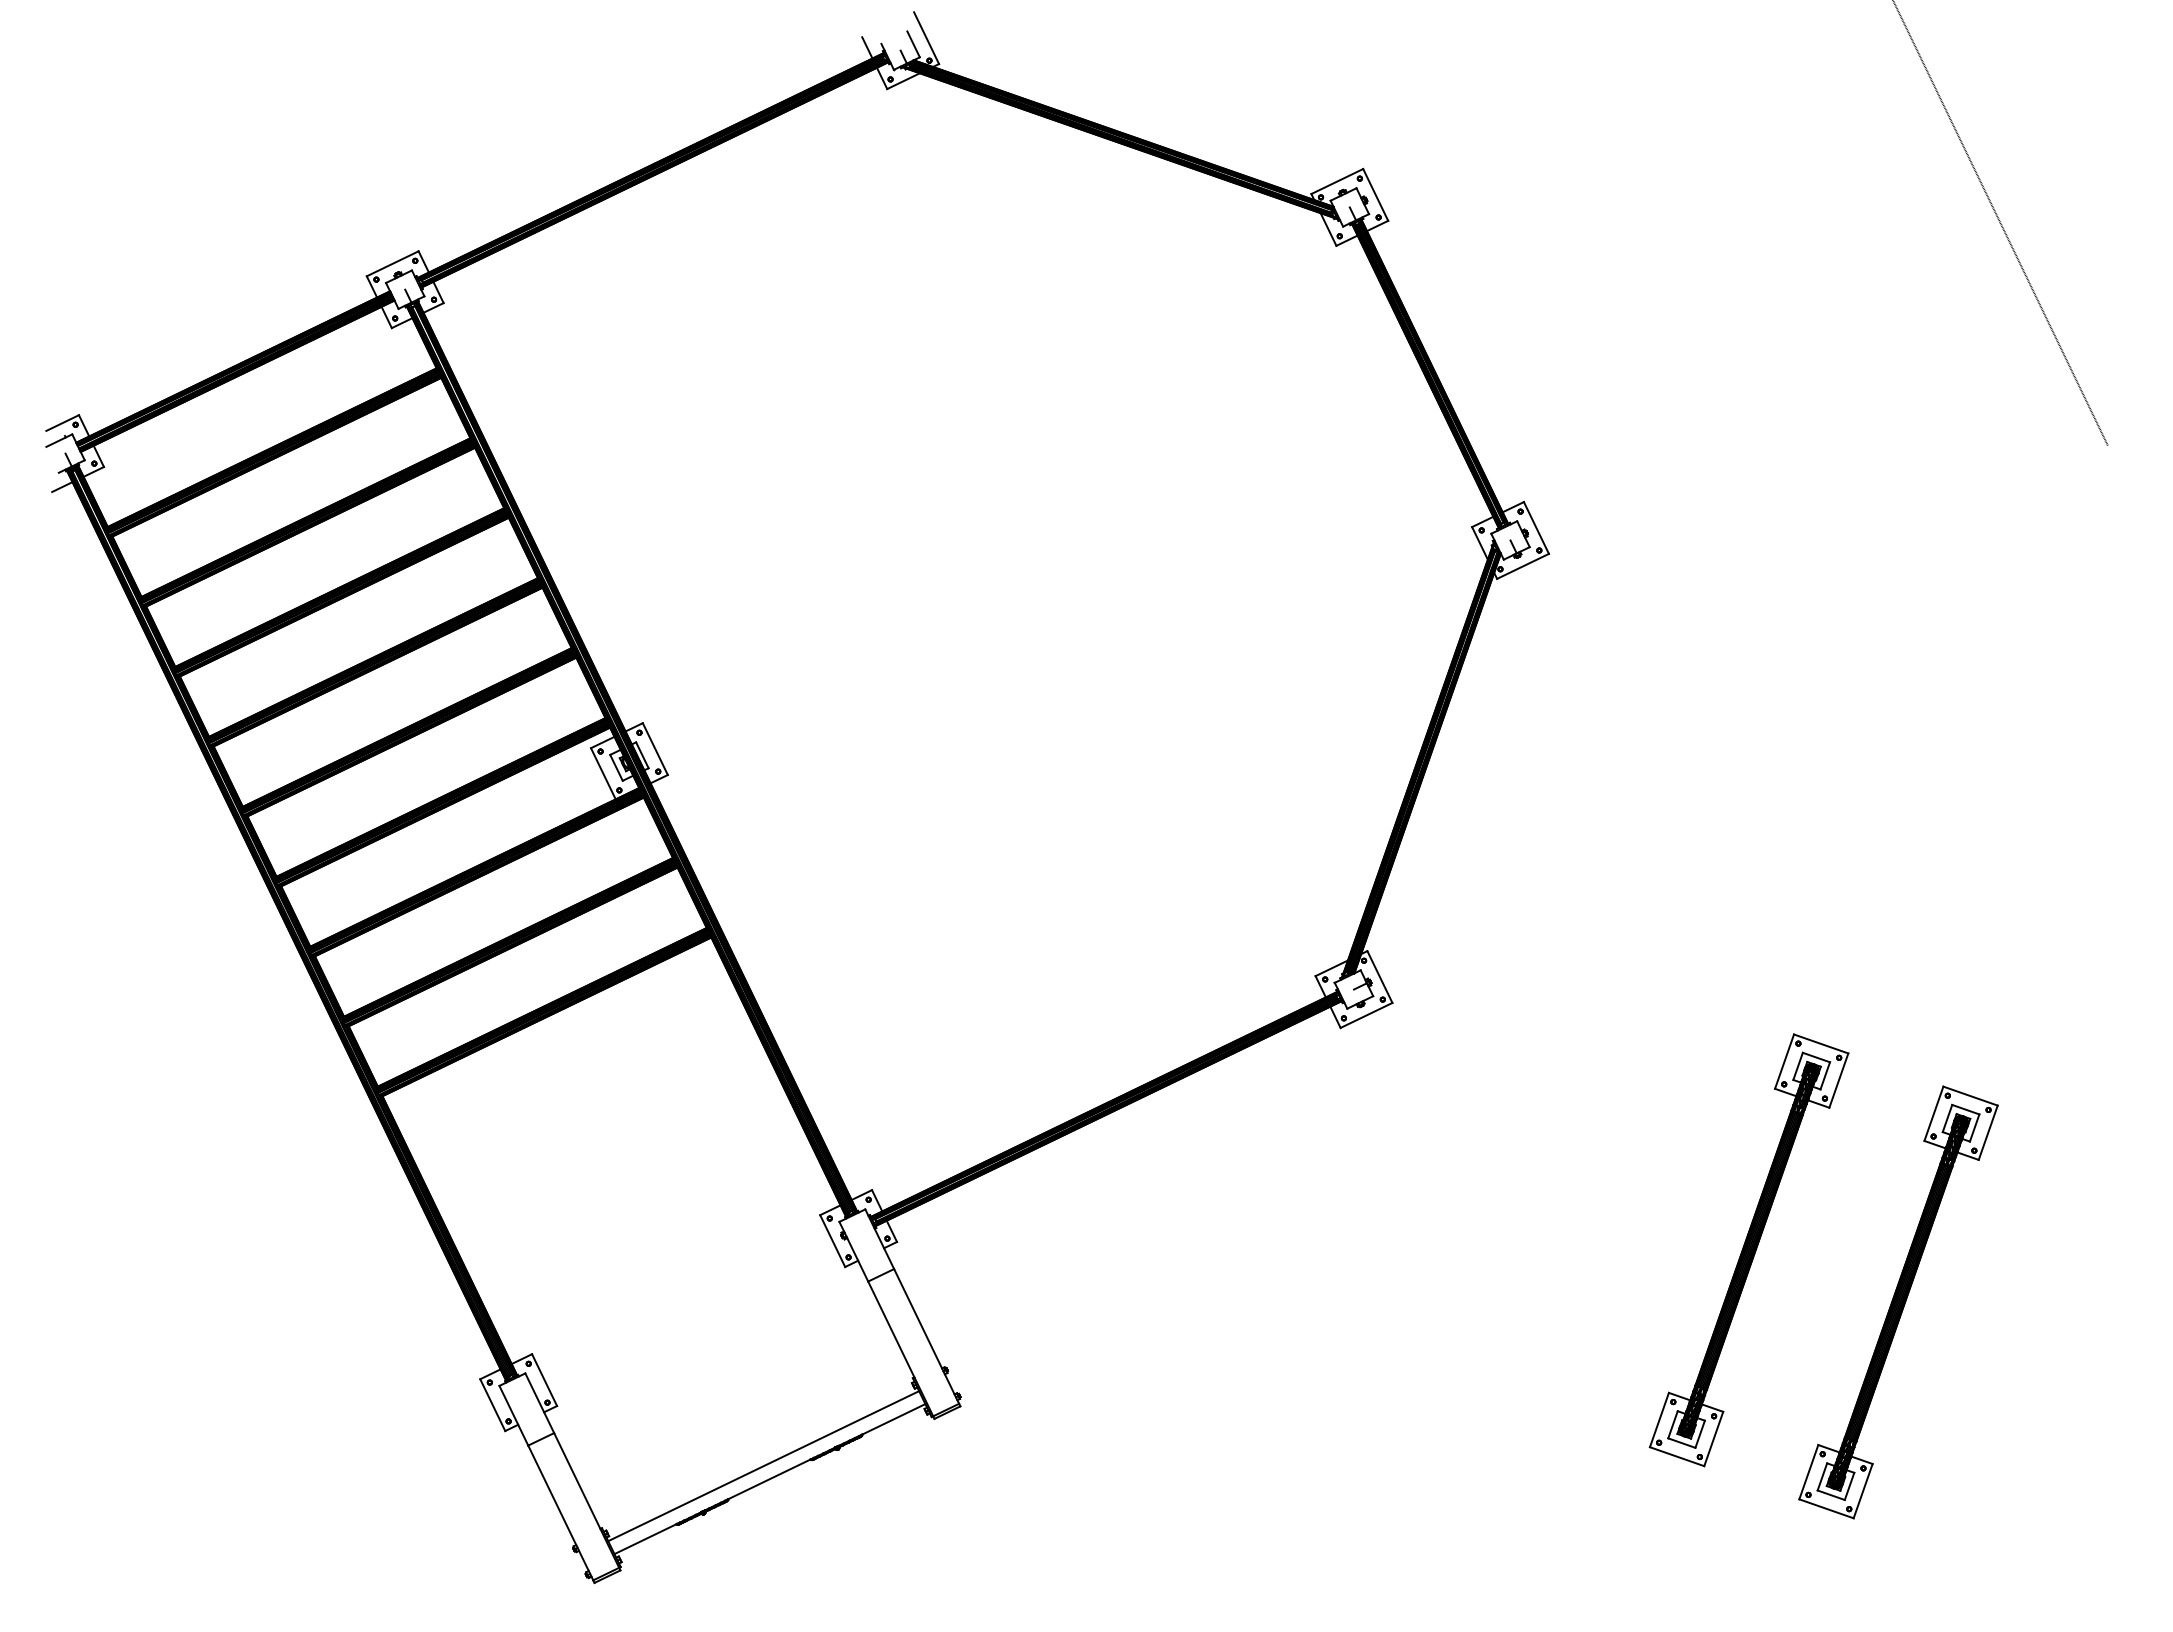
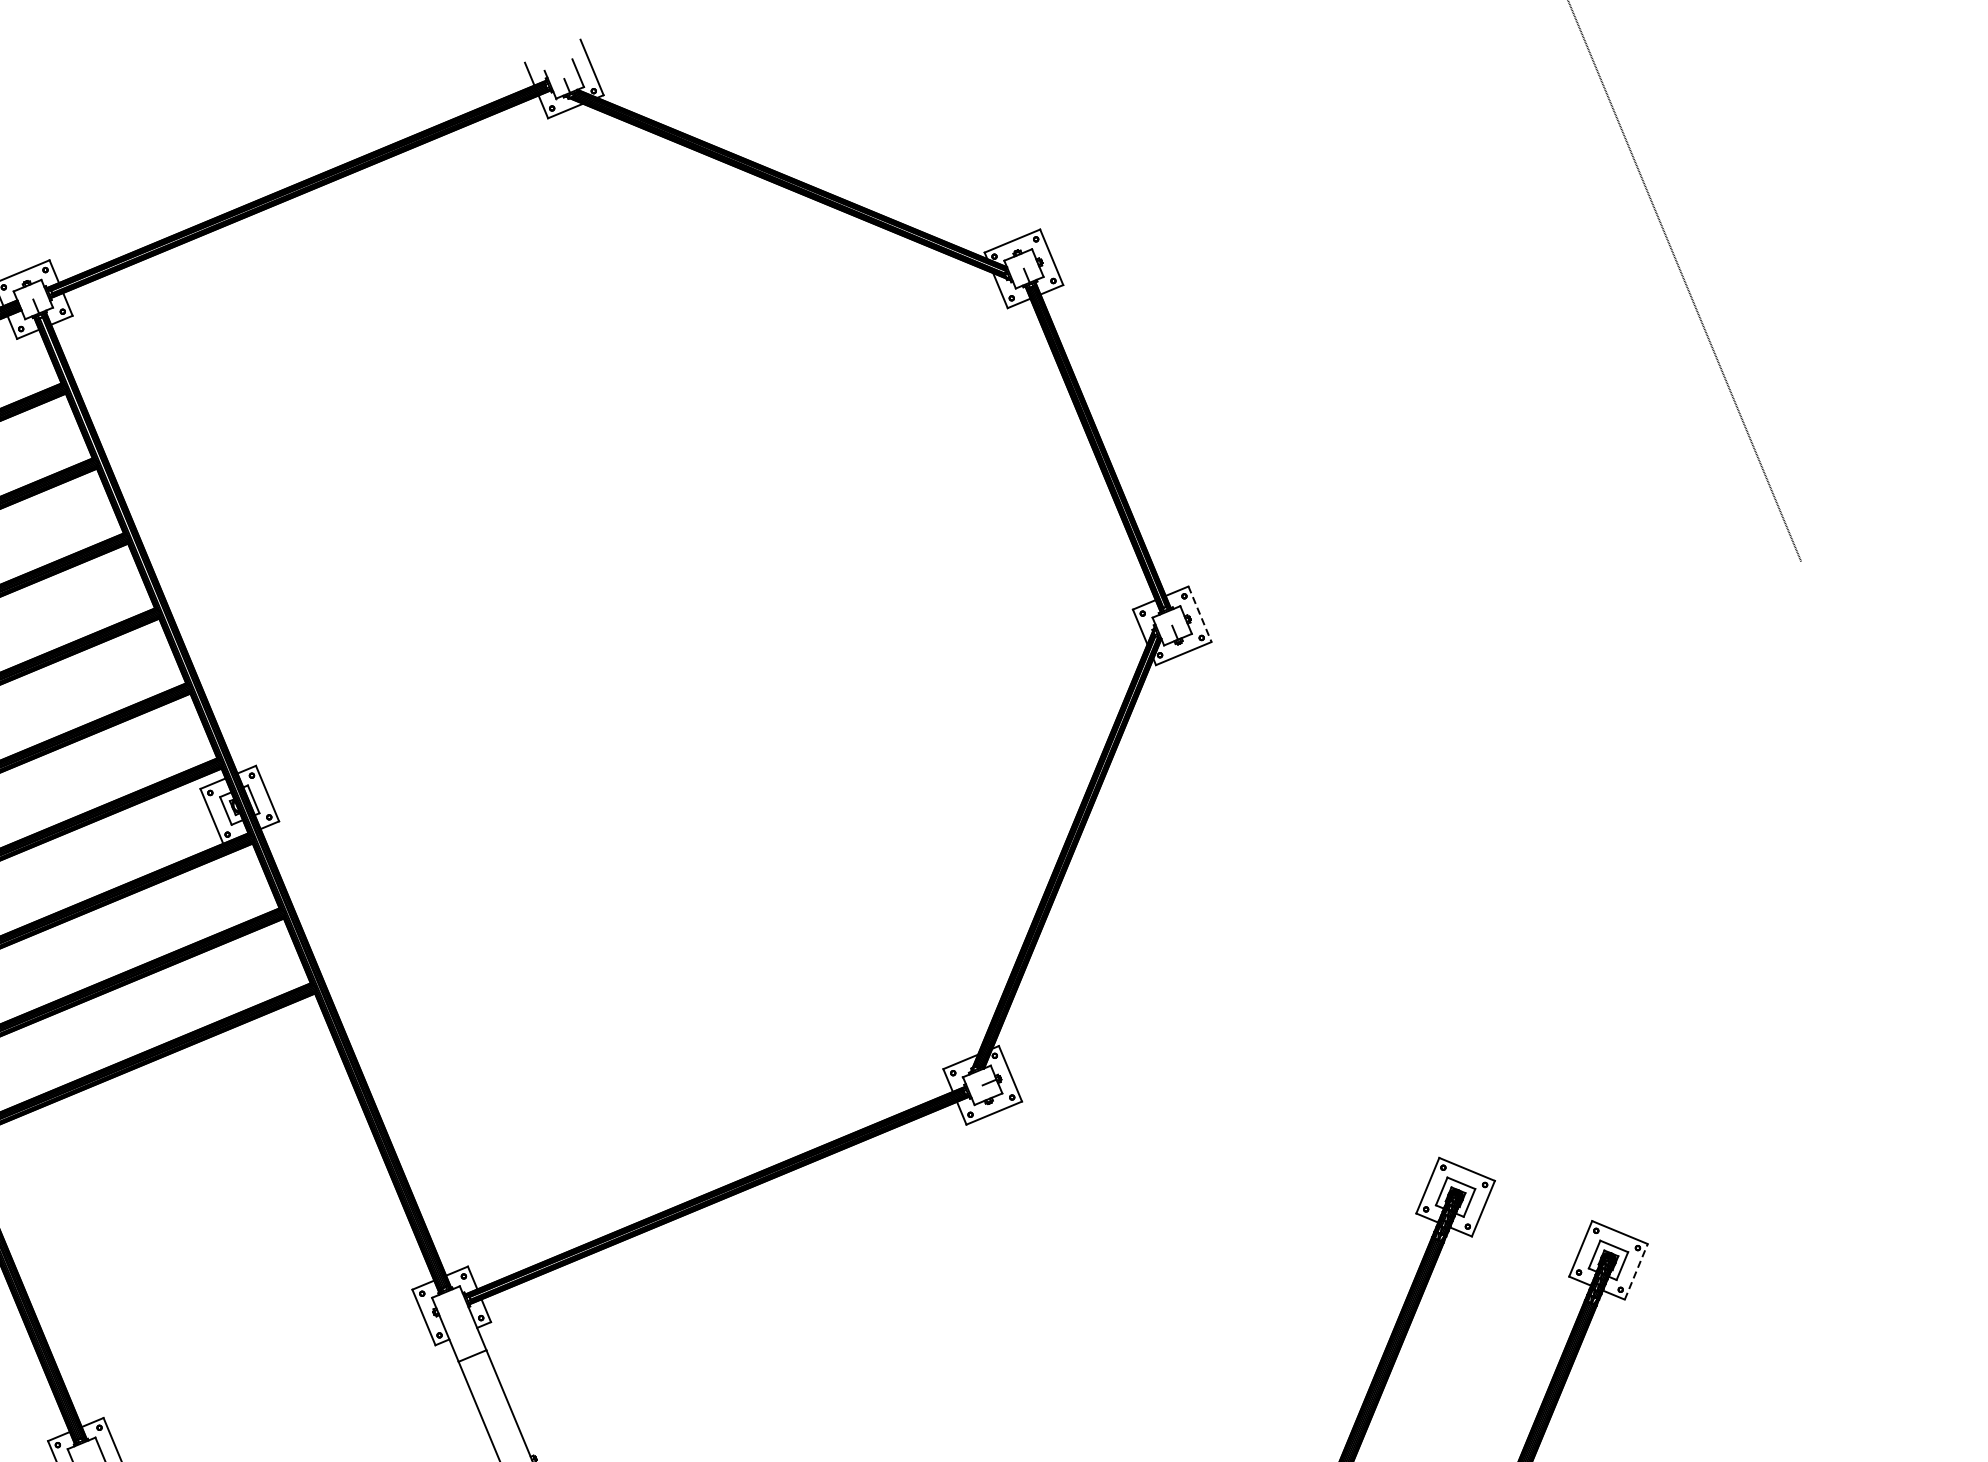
line: (1536, 527) -> (1200, 613), solid -> dashed
line: (1988, 1132) -> (1636, 1271), solid -> dashed

